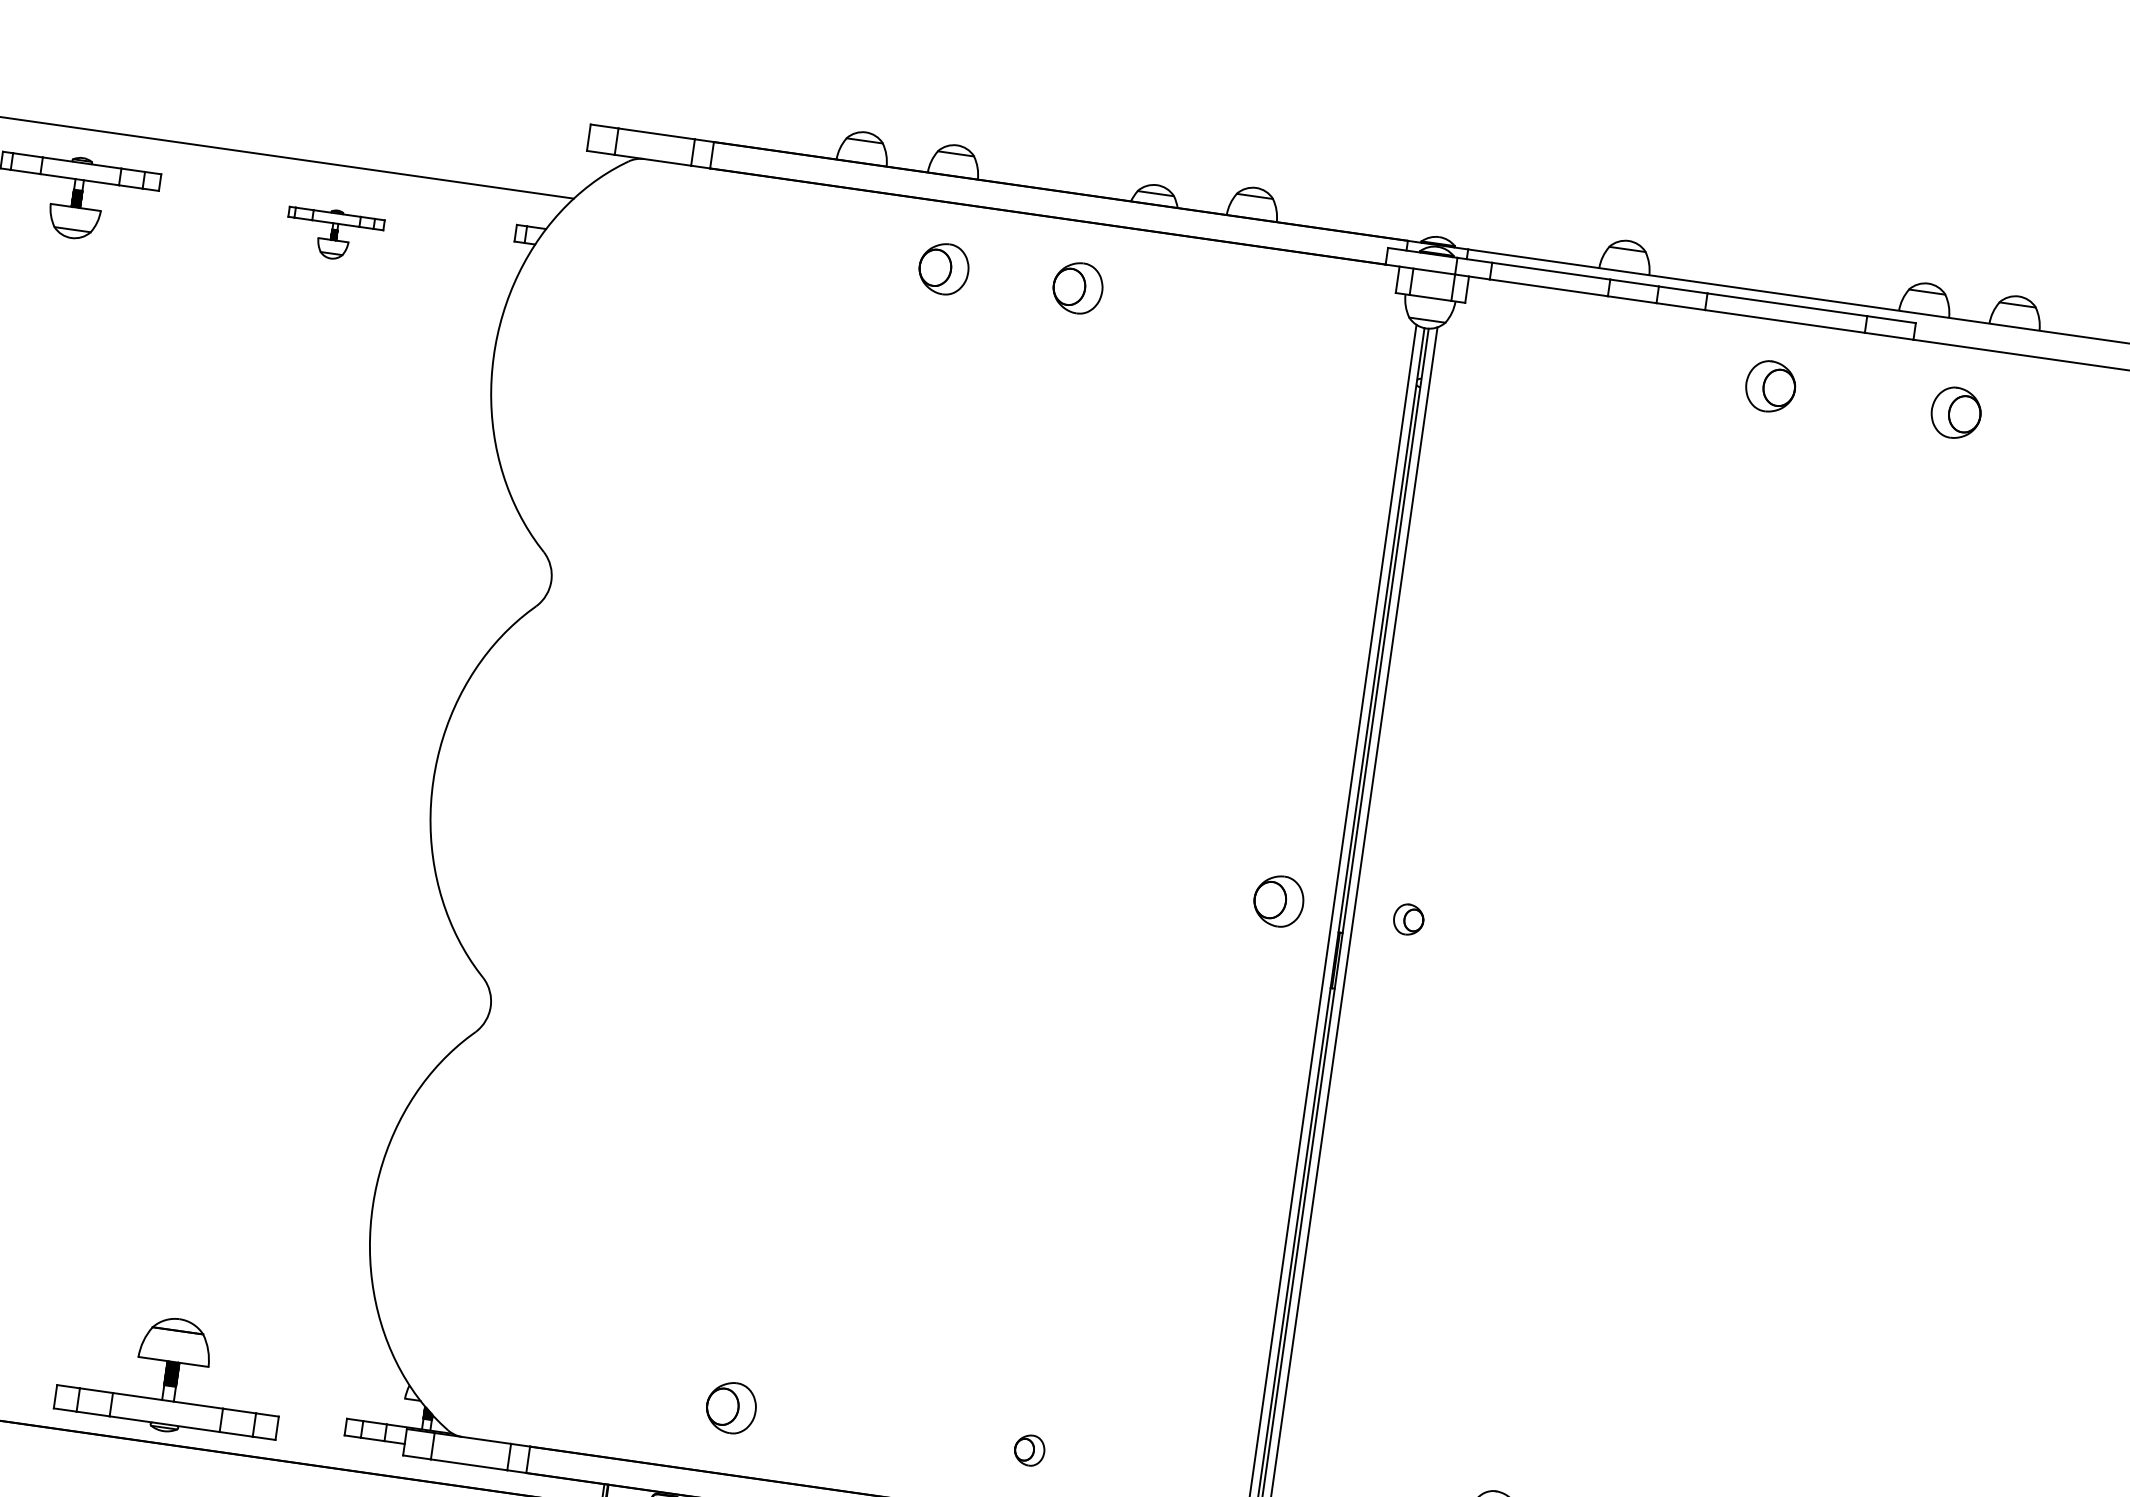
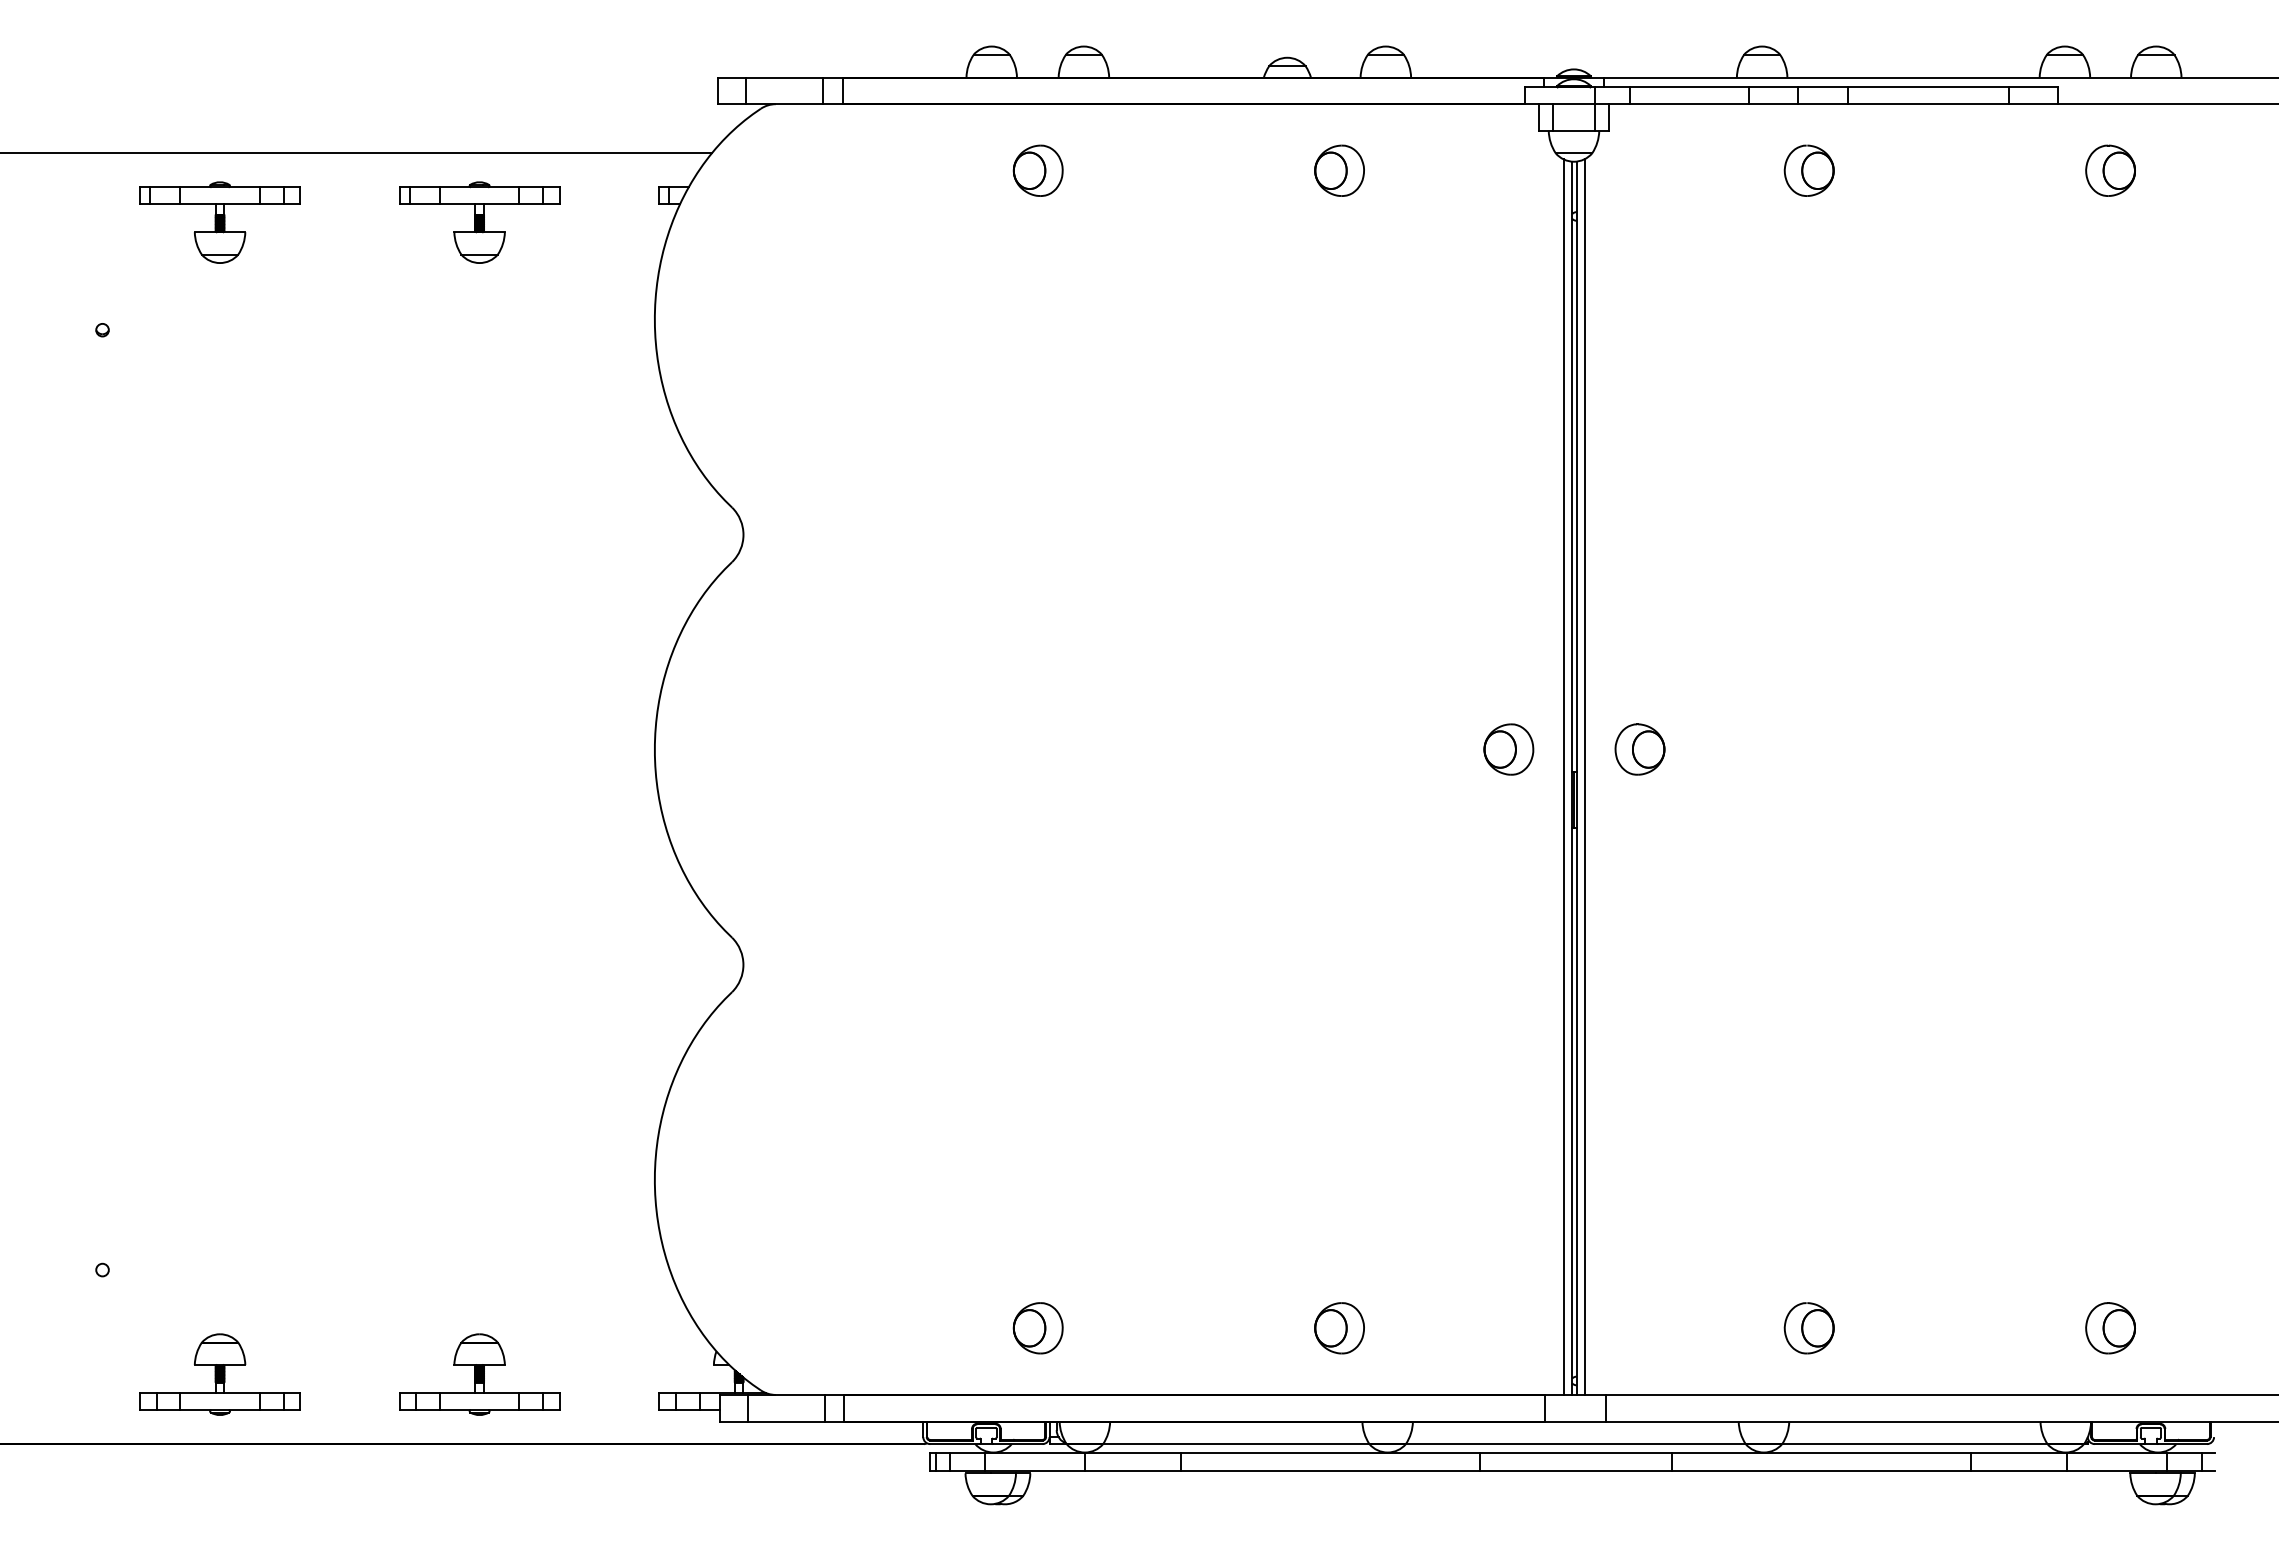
part: (334, 234) -> (479, 222), size x1.67
part: (943, 268) -> (1037, 170), moved
part: (1077, 287) -> (1339, 170), moved
part: (1769, 386) -> (1808, 170), moved
part: (1408, 919) -> (1639, 749), size x1.67
part: (171, 1374) -> (479, 1374), size x0.71
part: (1029, 1450) -> (1339, 1328), size x1.67

